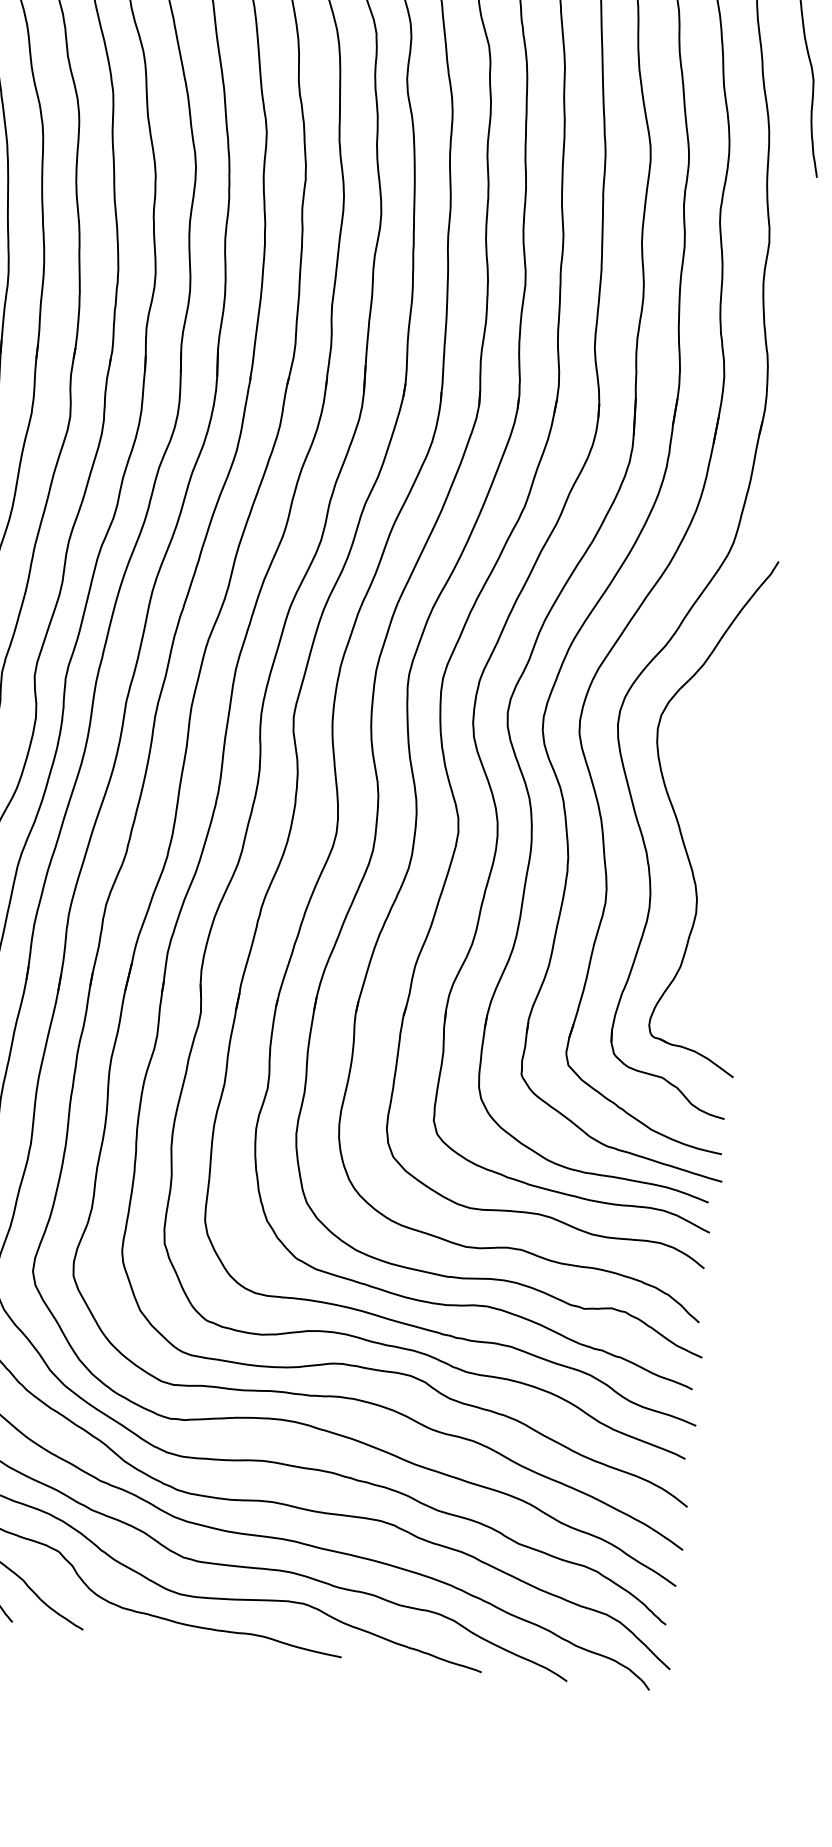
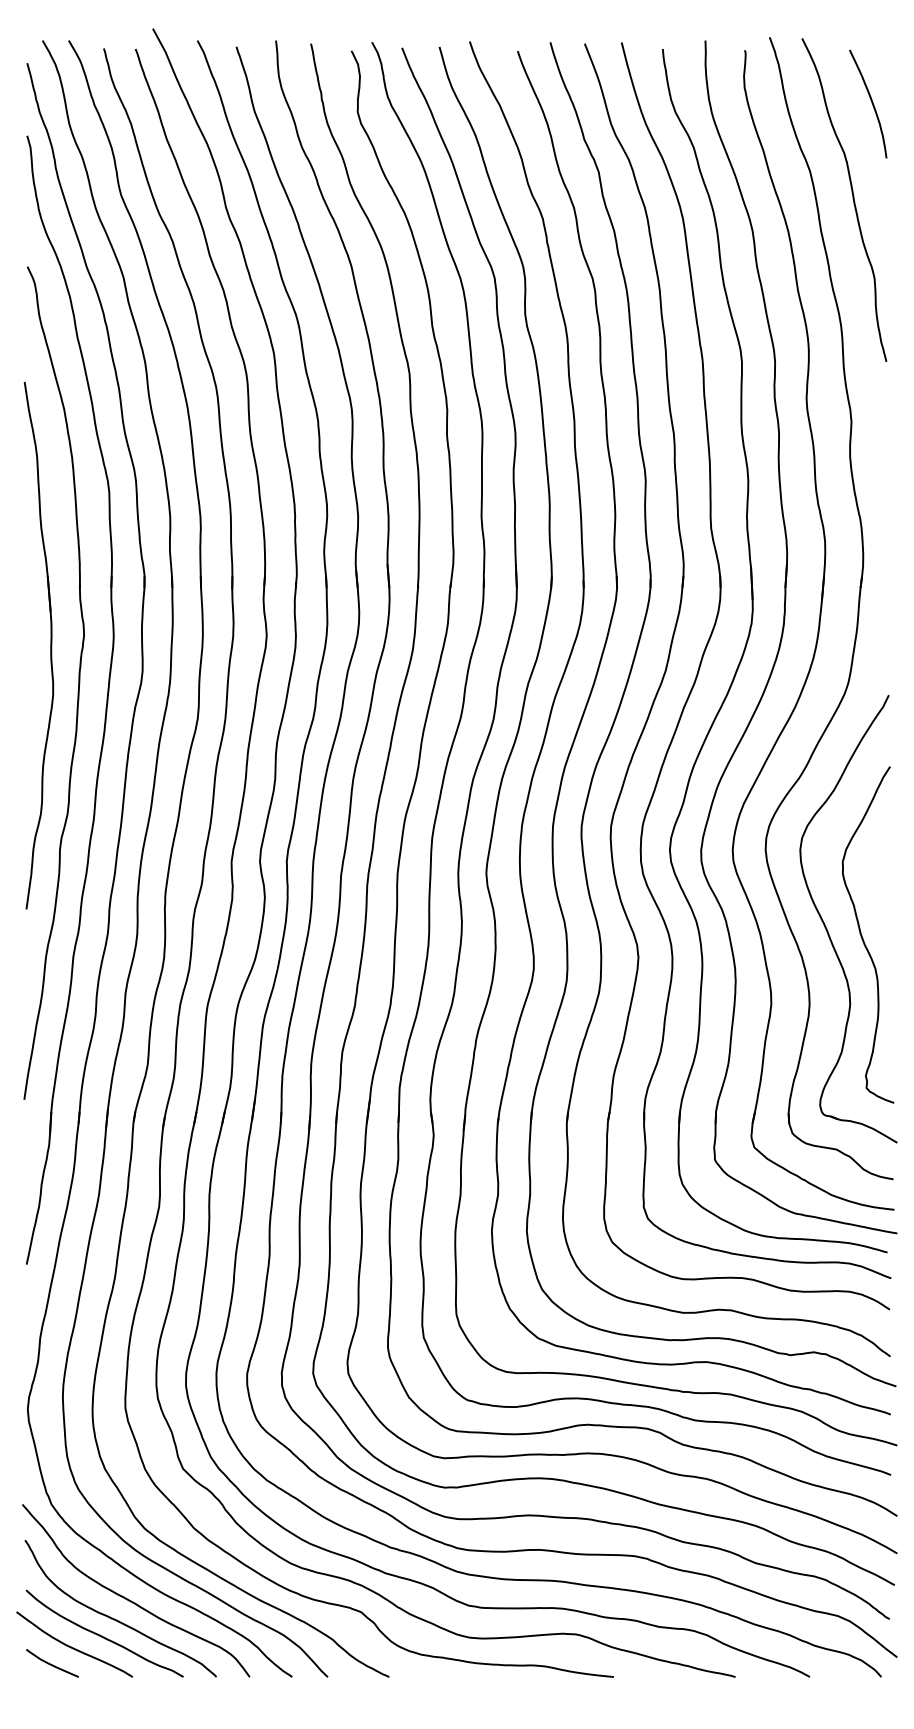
curve: (718, 834) -> (862, 935), added

